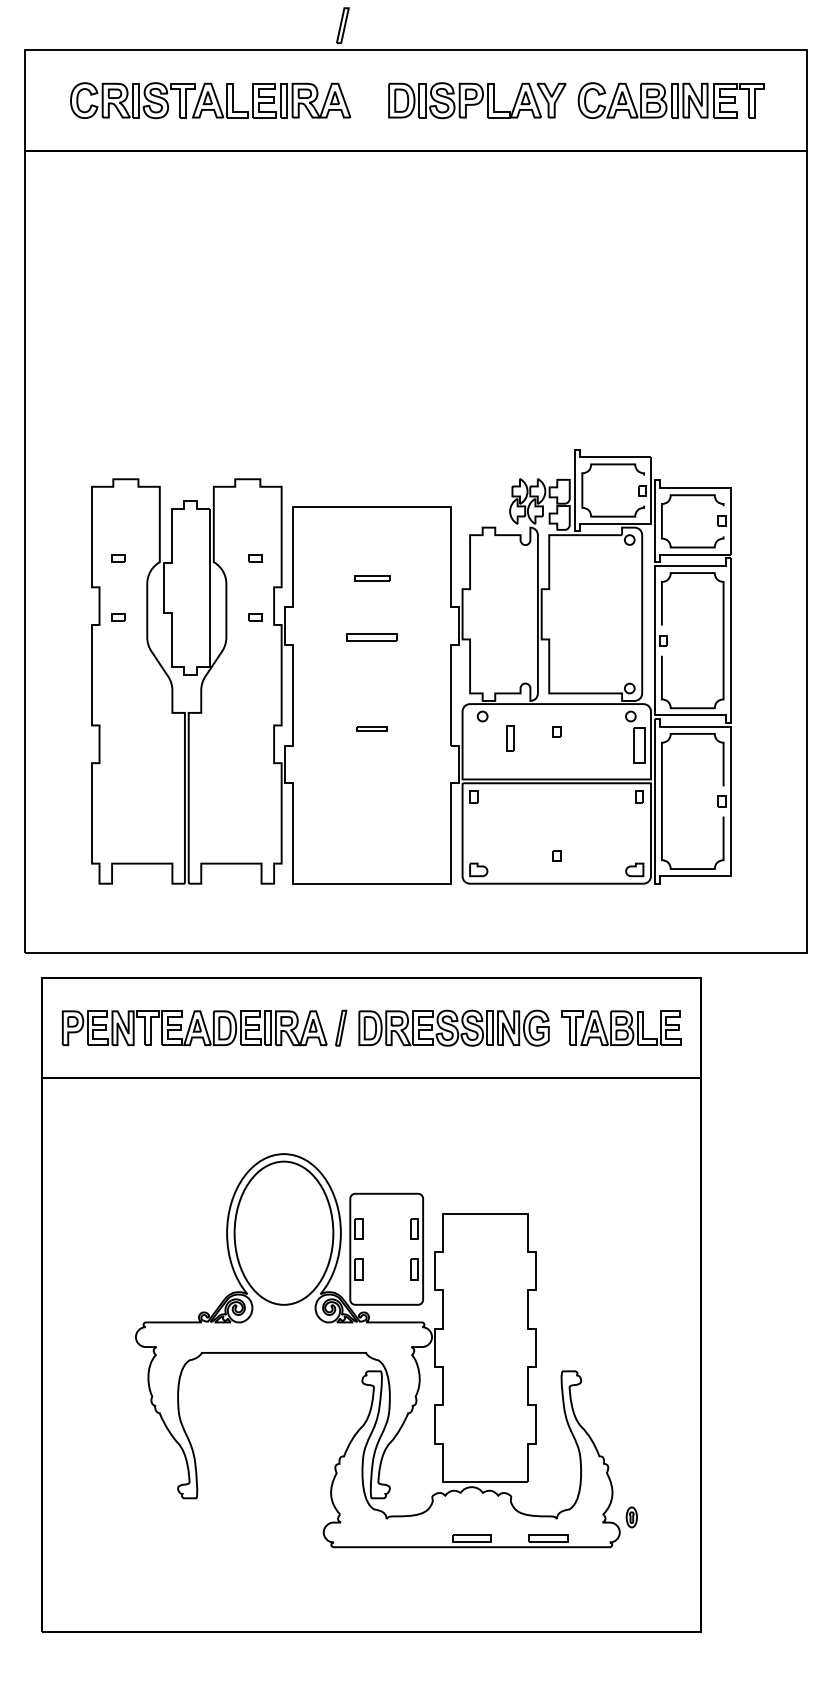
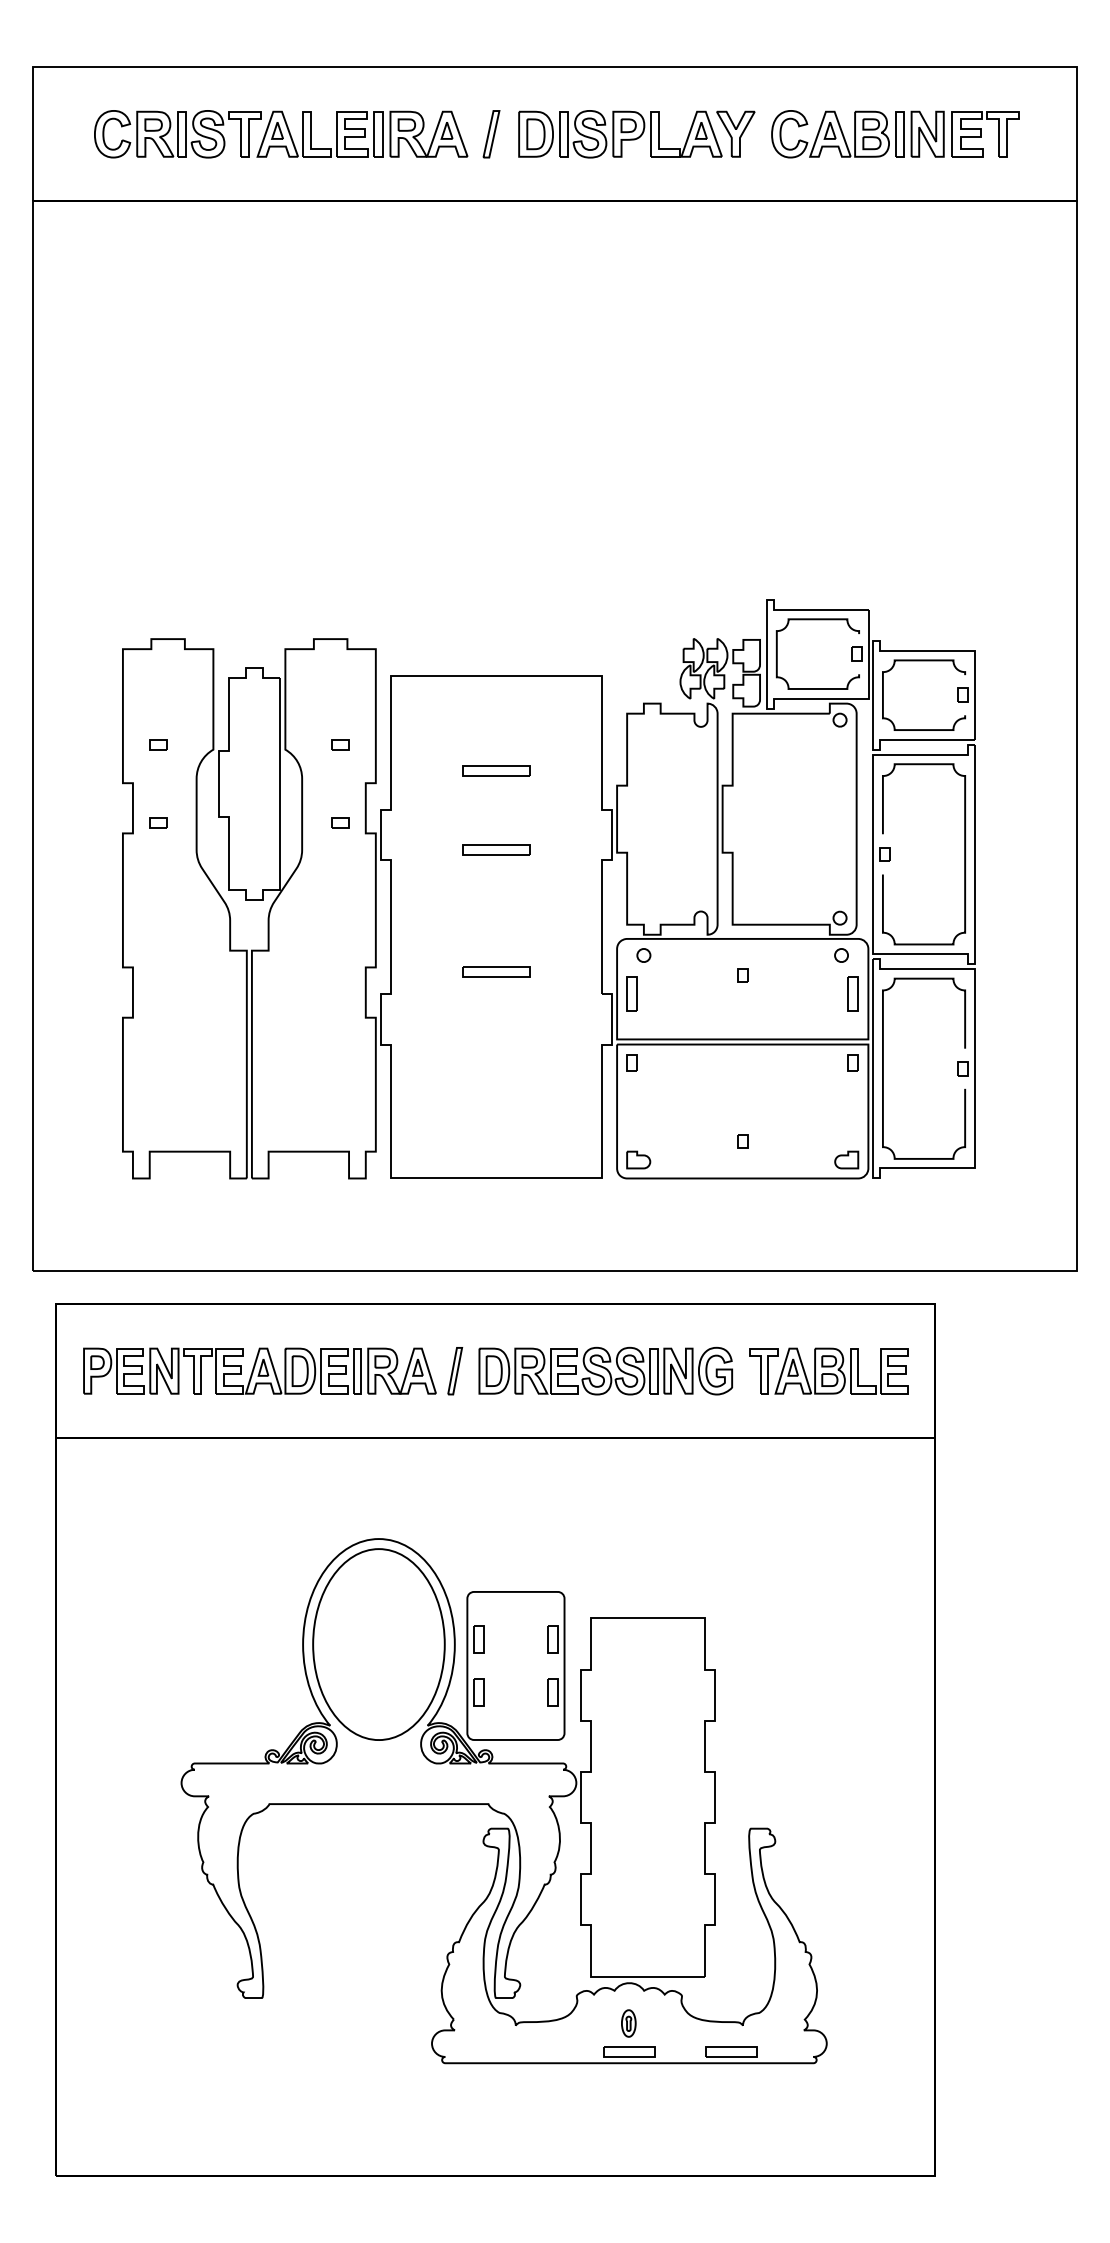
part: (342, 25) -> (491, 134), moved
part: (372, 577) -> (496, 770), size x1.43
part: (372, 728) -> (496, 971), size x1.67
part: (510, 738) -> (631, 993), moved
part: (639, 745) -> (852, 993), size x0.71
part: (631, 1517) -> (628, 2023), moved

